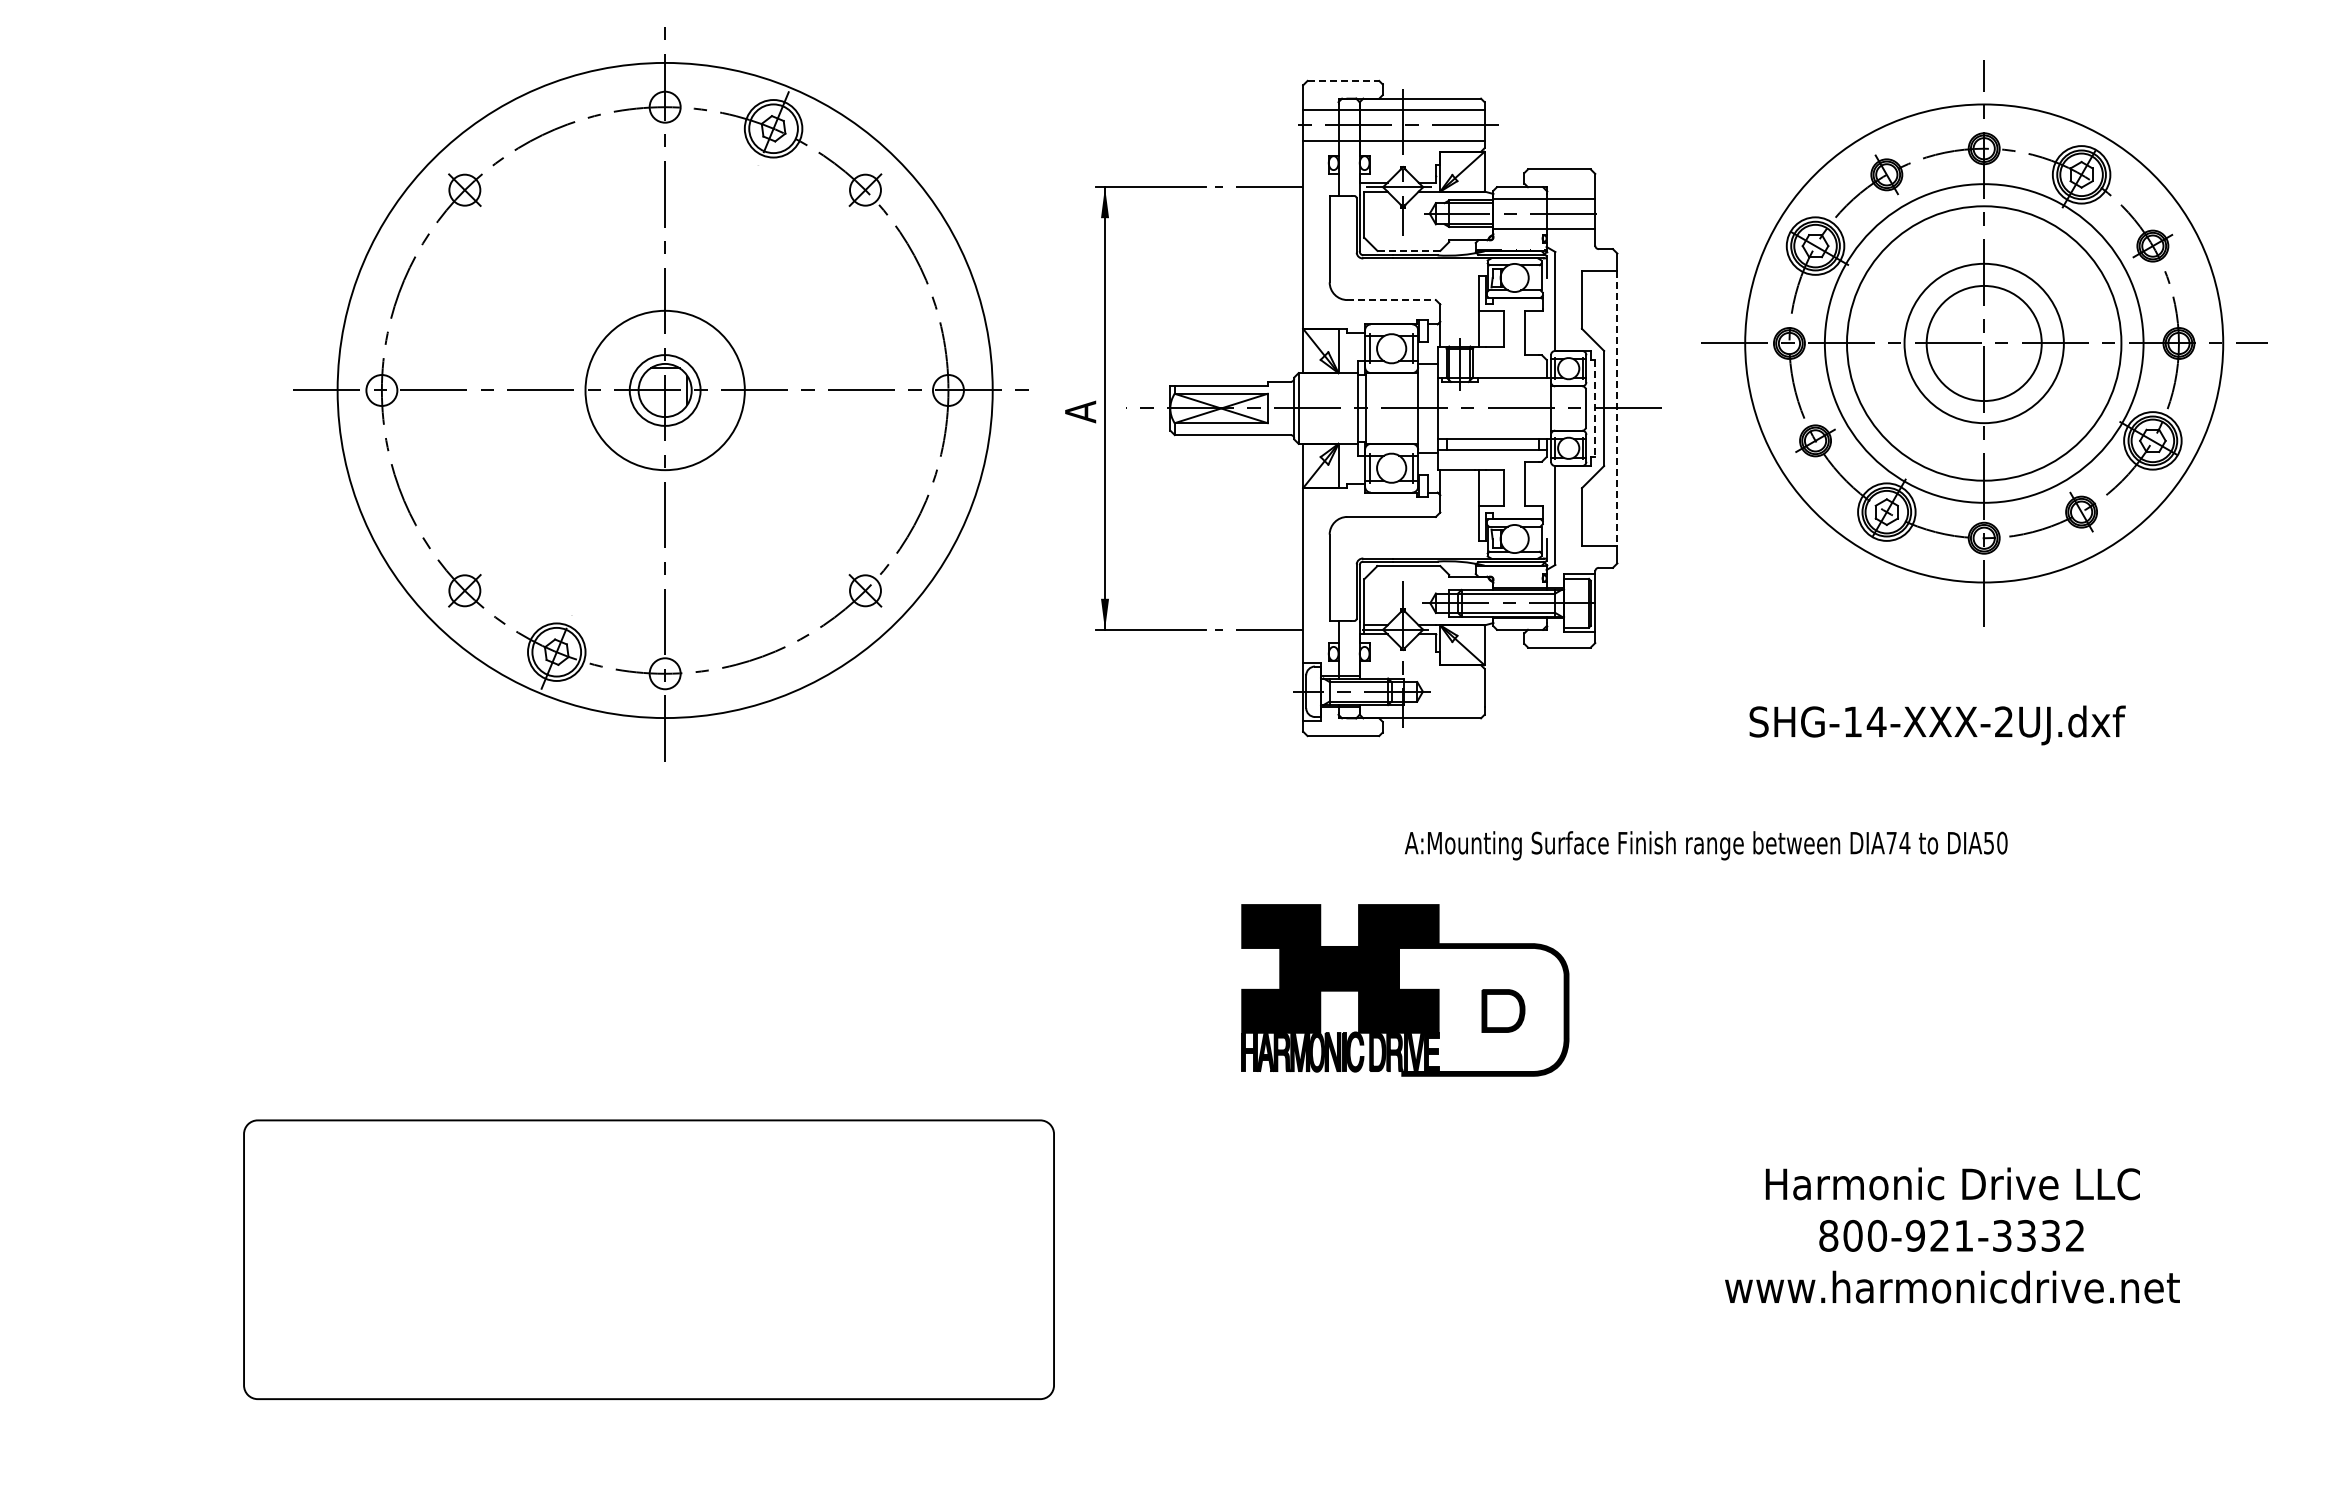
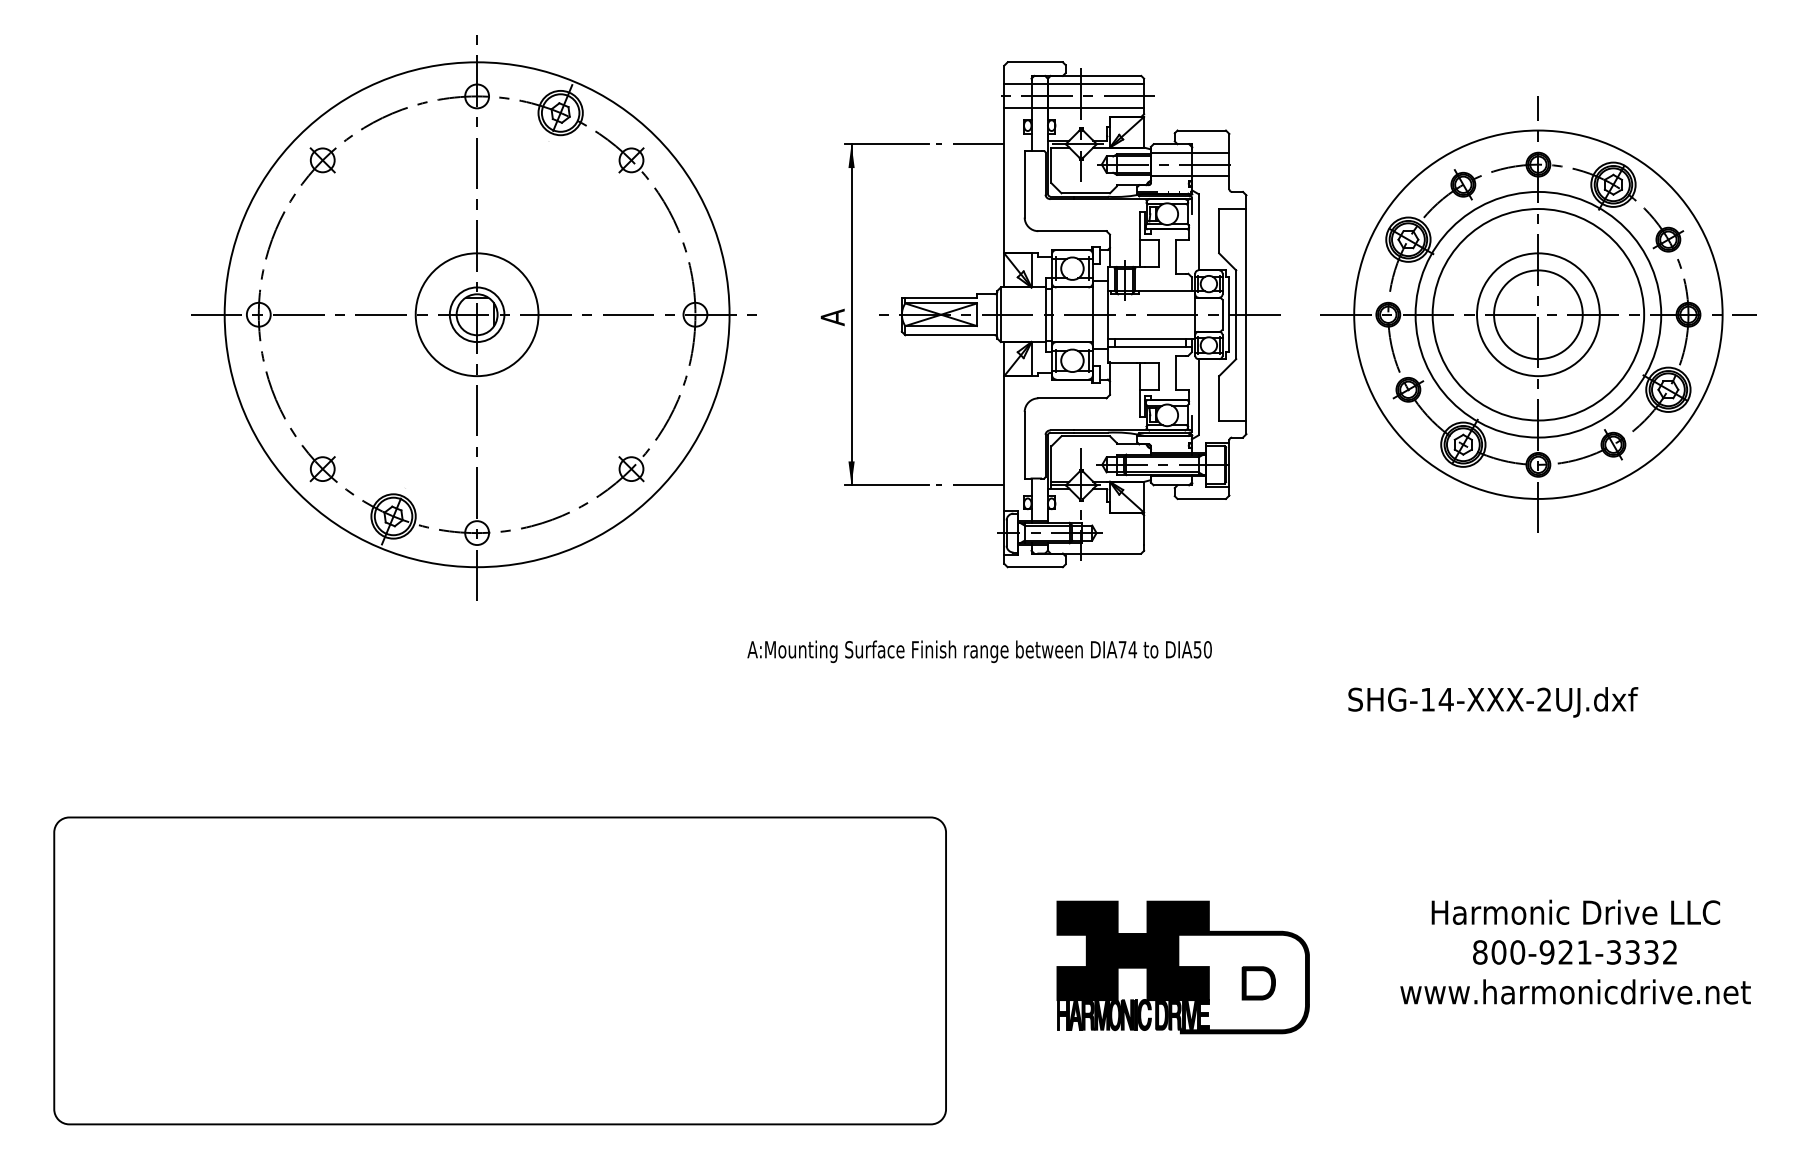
line: (1343, 80) -> (1035, 61), dashed -> solid
line: (1408, 250) -> (1085, 192), dashed -> solid
line: (1392, 300) -> (1073, 231), dashed -> solid
part: (1984, 343) -> (1538, 314), moved
part: (660, 394) -> (473, 317), moved
line: (1595, 408) -> (1229, 314), dashed -> solid
line: (1617, 409) -> (1246, 315), dashed -> solid
text: (1937, 725) -> (1493, 702), moved
text: (1706, 845) -> (979, 651), moved
part: (1405, 990) -> (1183, 967), moved
text: (1952, 1235) -> (1575, 952), moved
part: (648, 1259) -> (499, 970), size x1.43

